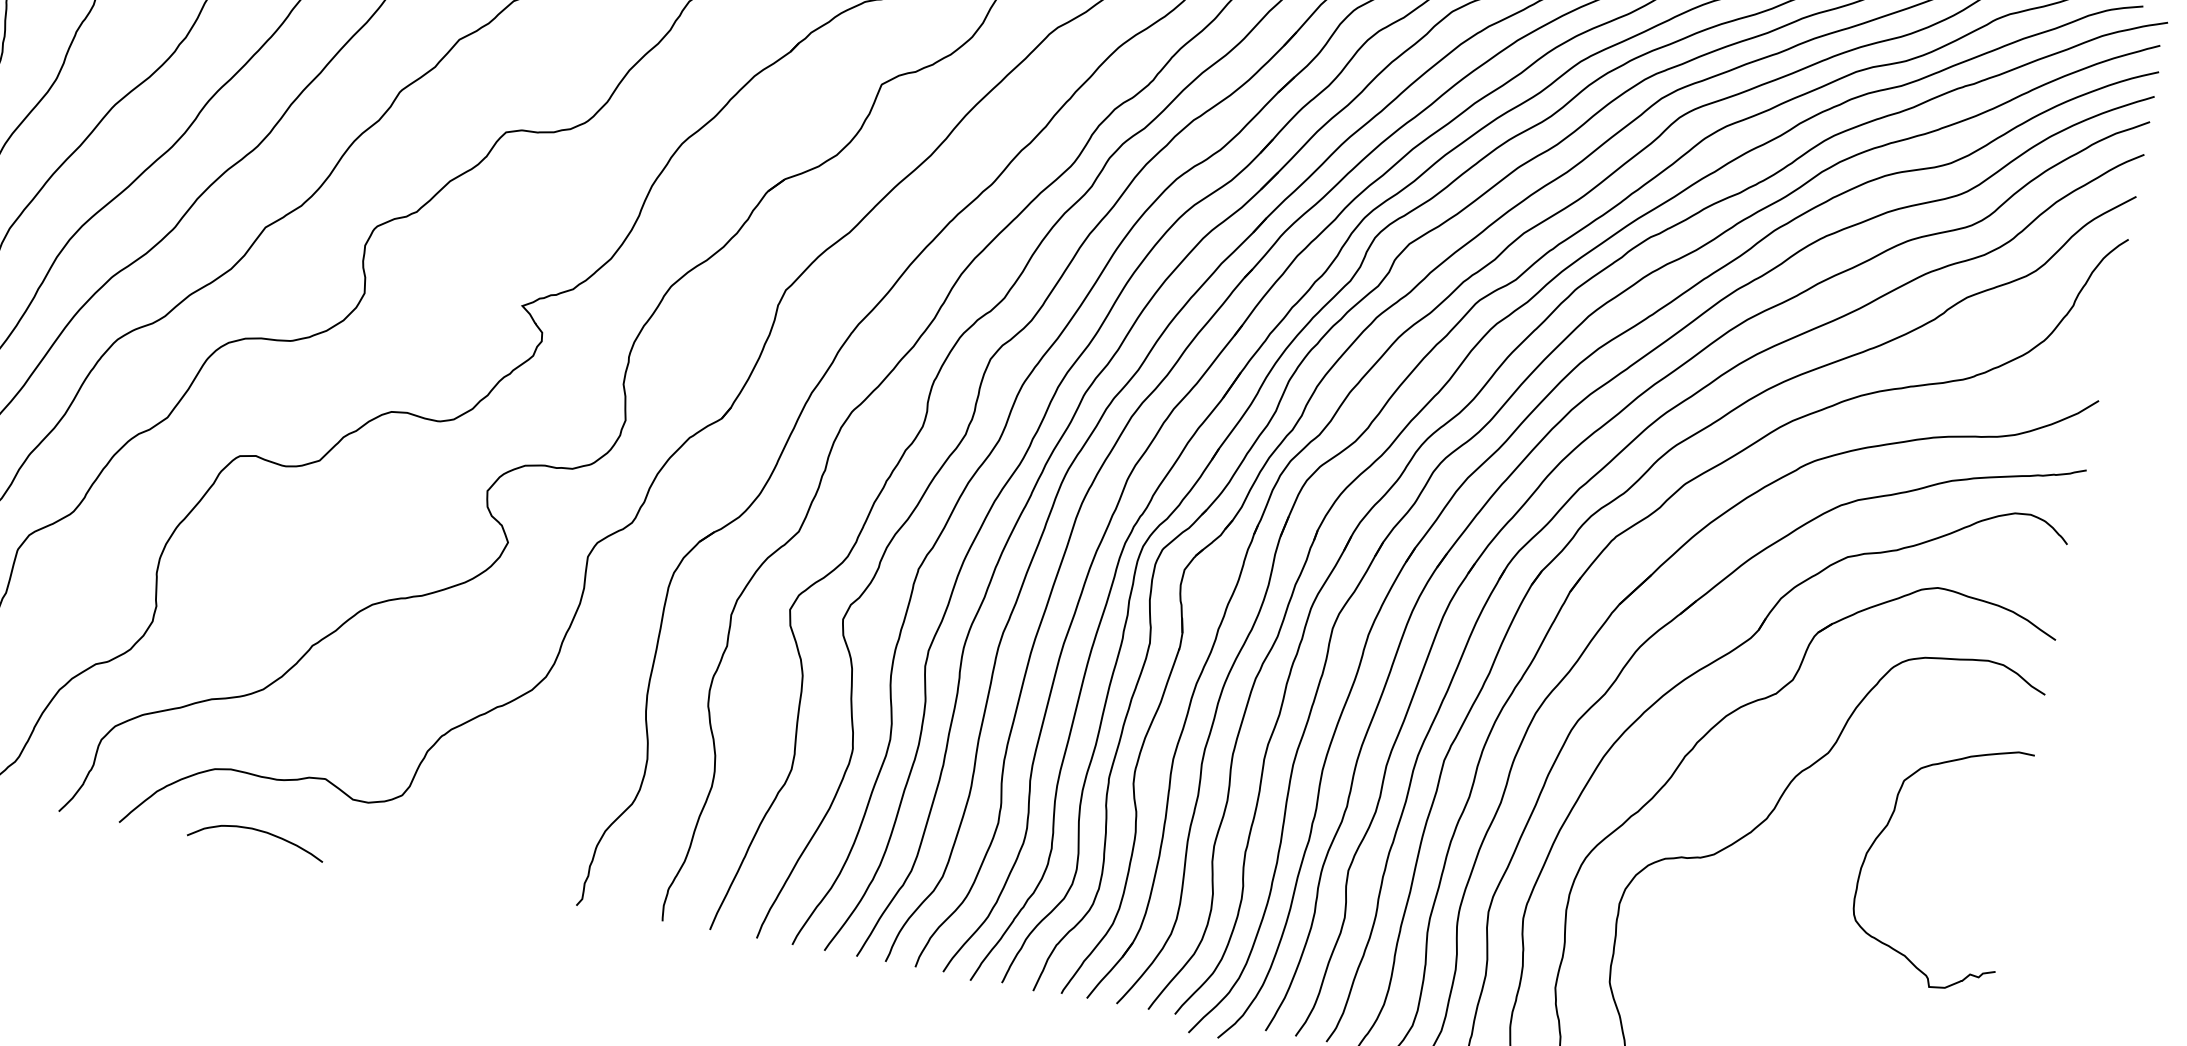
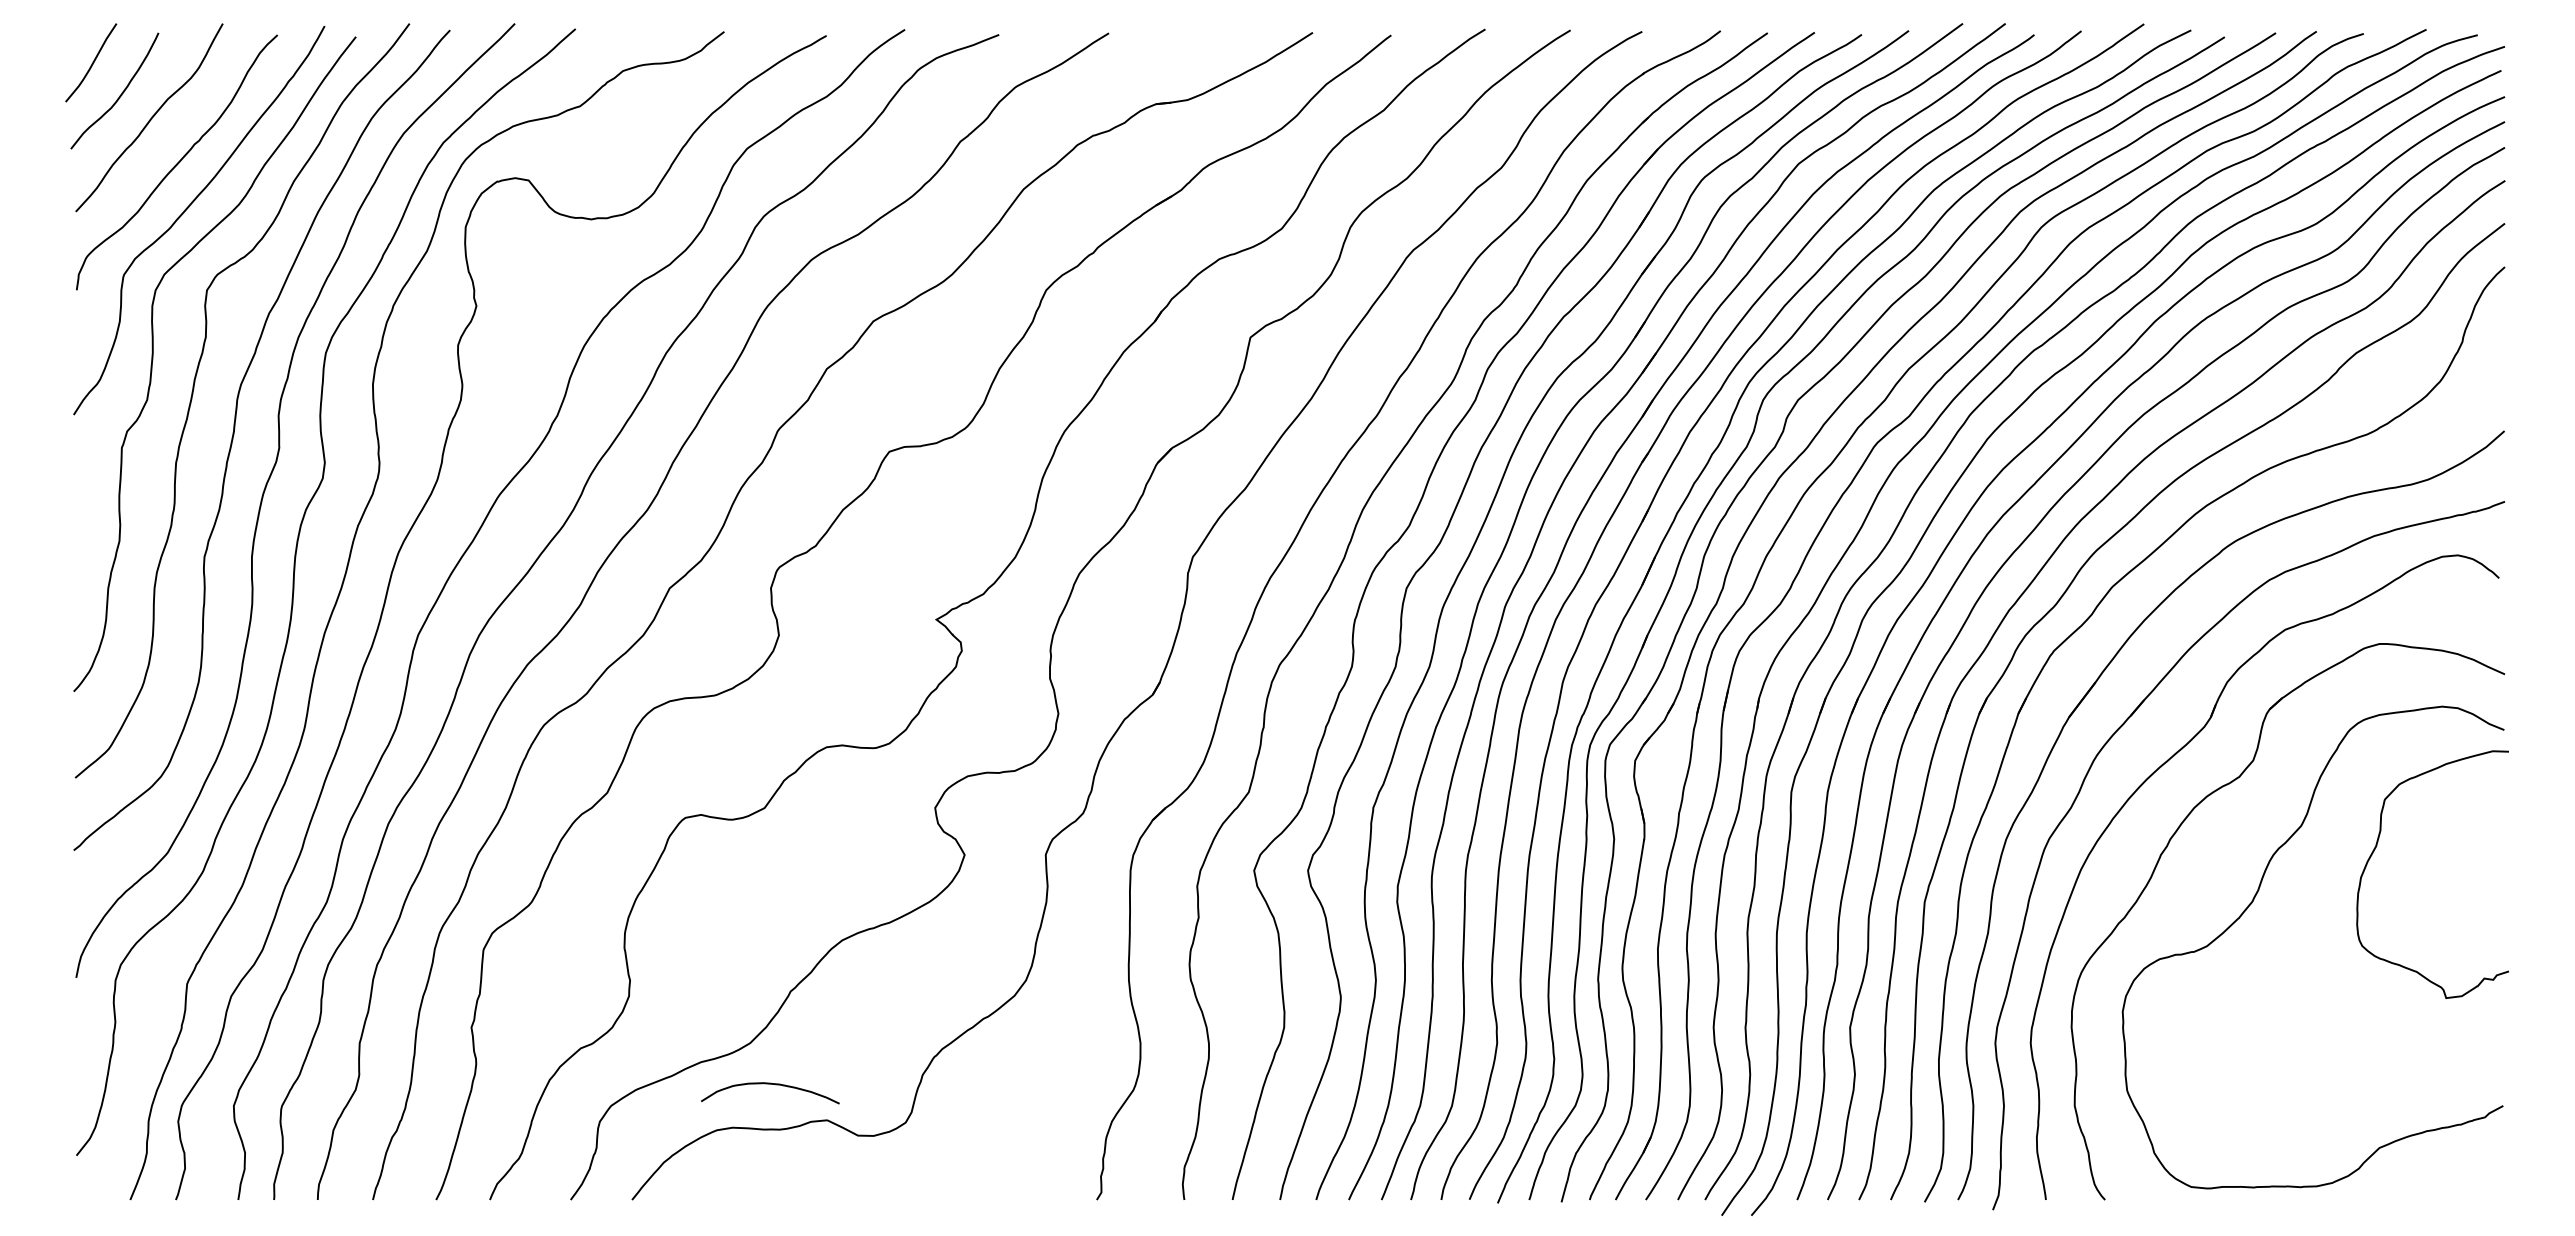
curve: (1887, 826) -> (2376, 847), moved
curve: (258, 831) -> (770, 1084), moved

